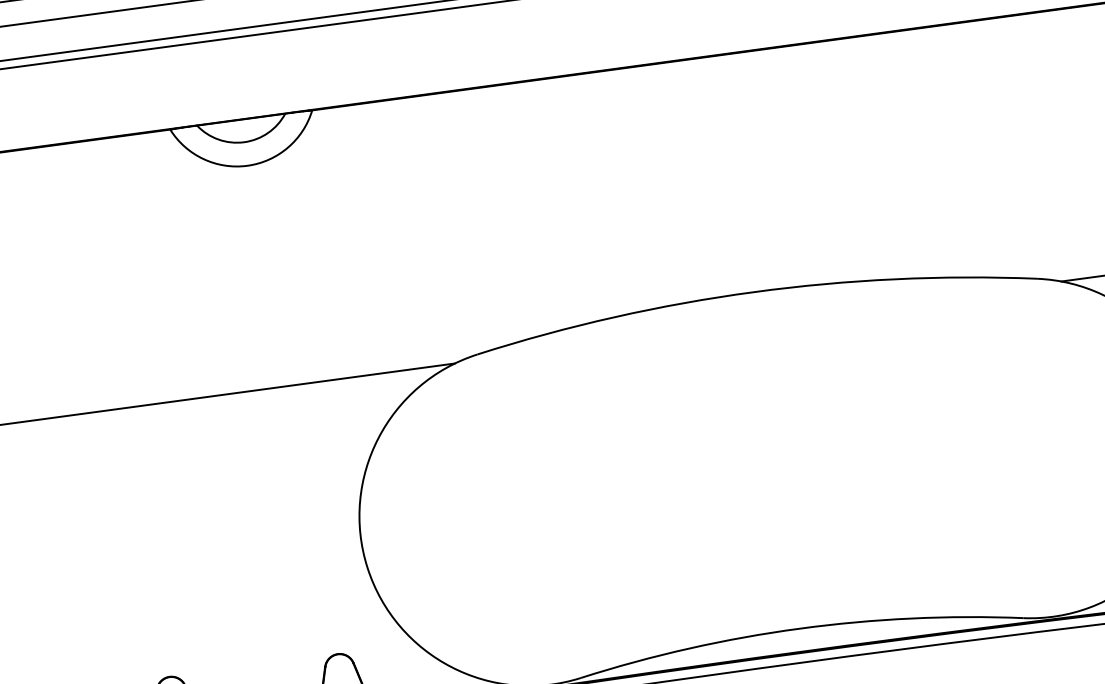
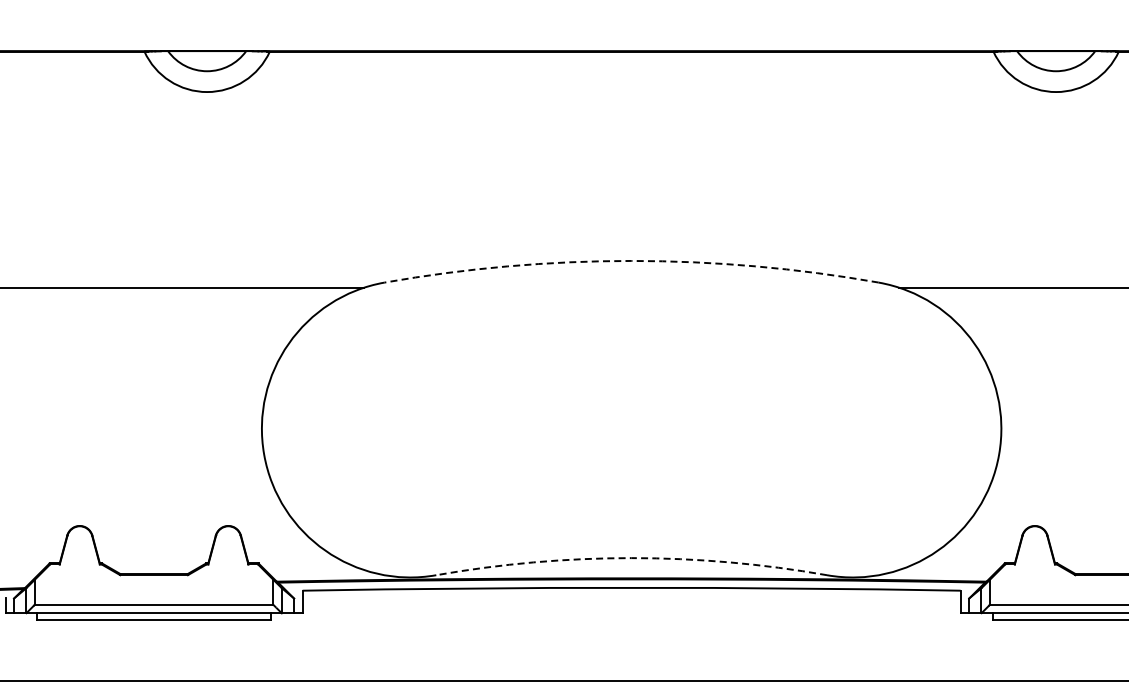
arc: (753, 291) -> (631, 260), solid -> dashed
arc: (799, 629) -> (631, 558), solid -> dashed

